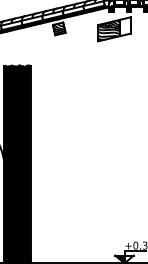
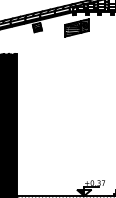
hatch: (124, 27) -> (84, 26), added

